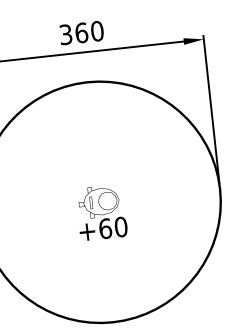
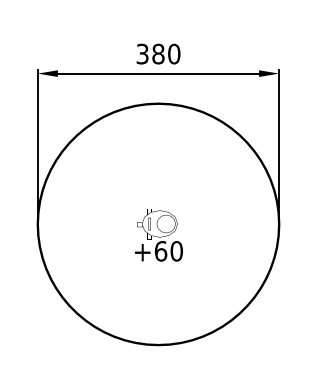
text: (81, 32) -> (158, 53), 360 -> 380

